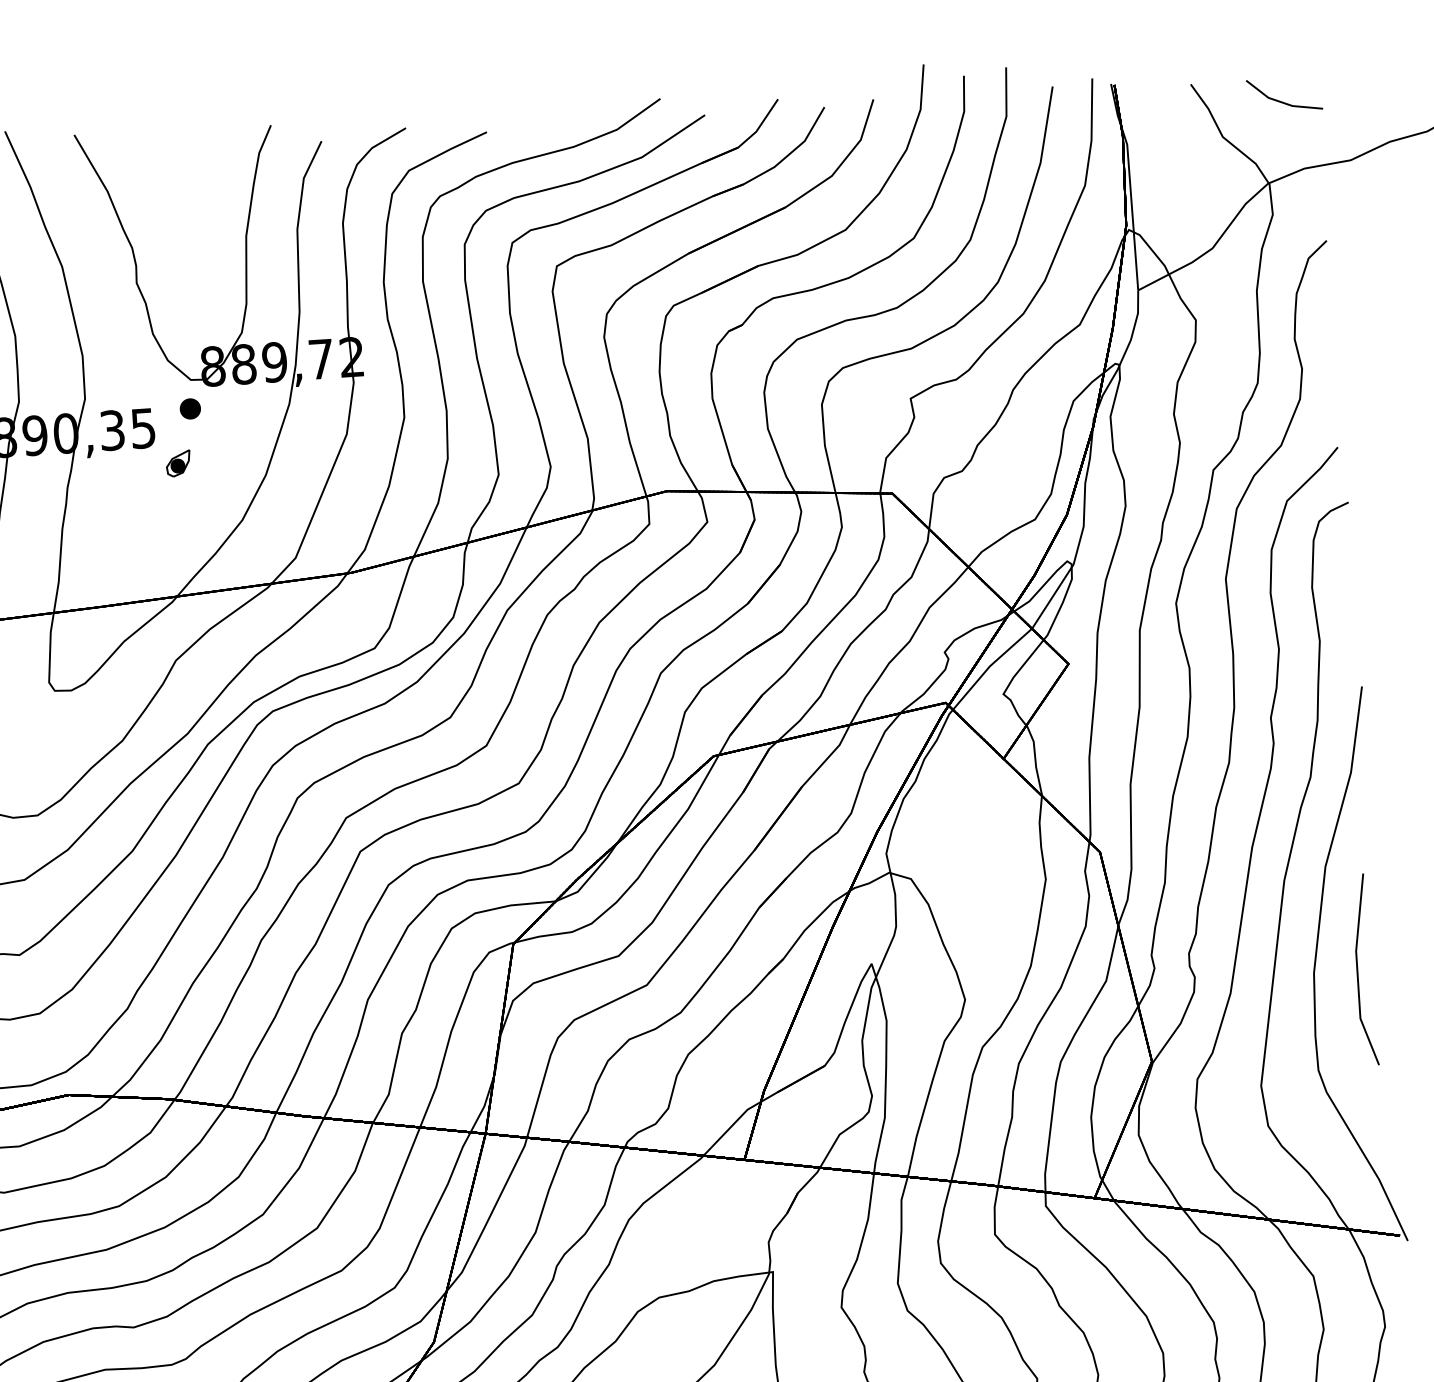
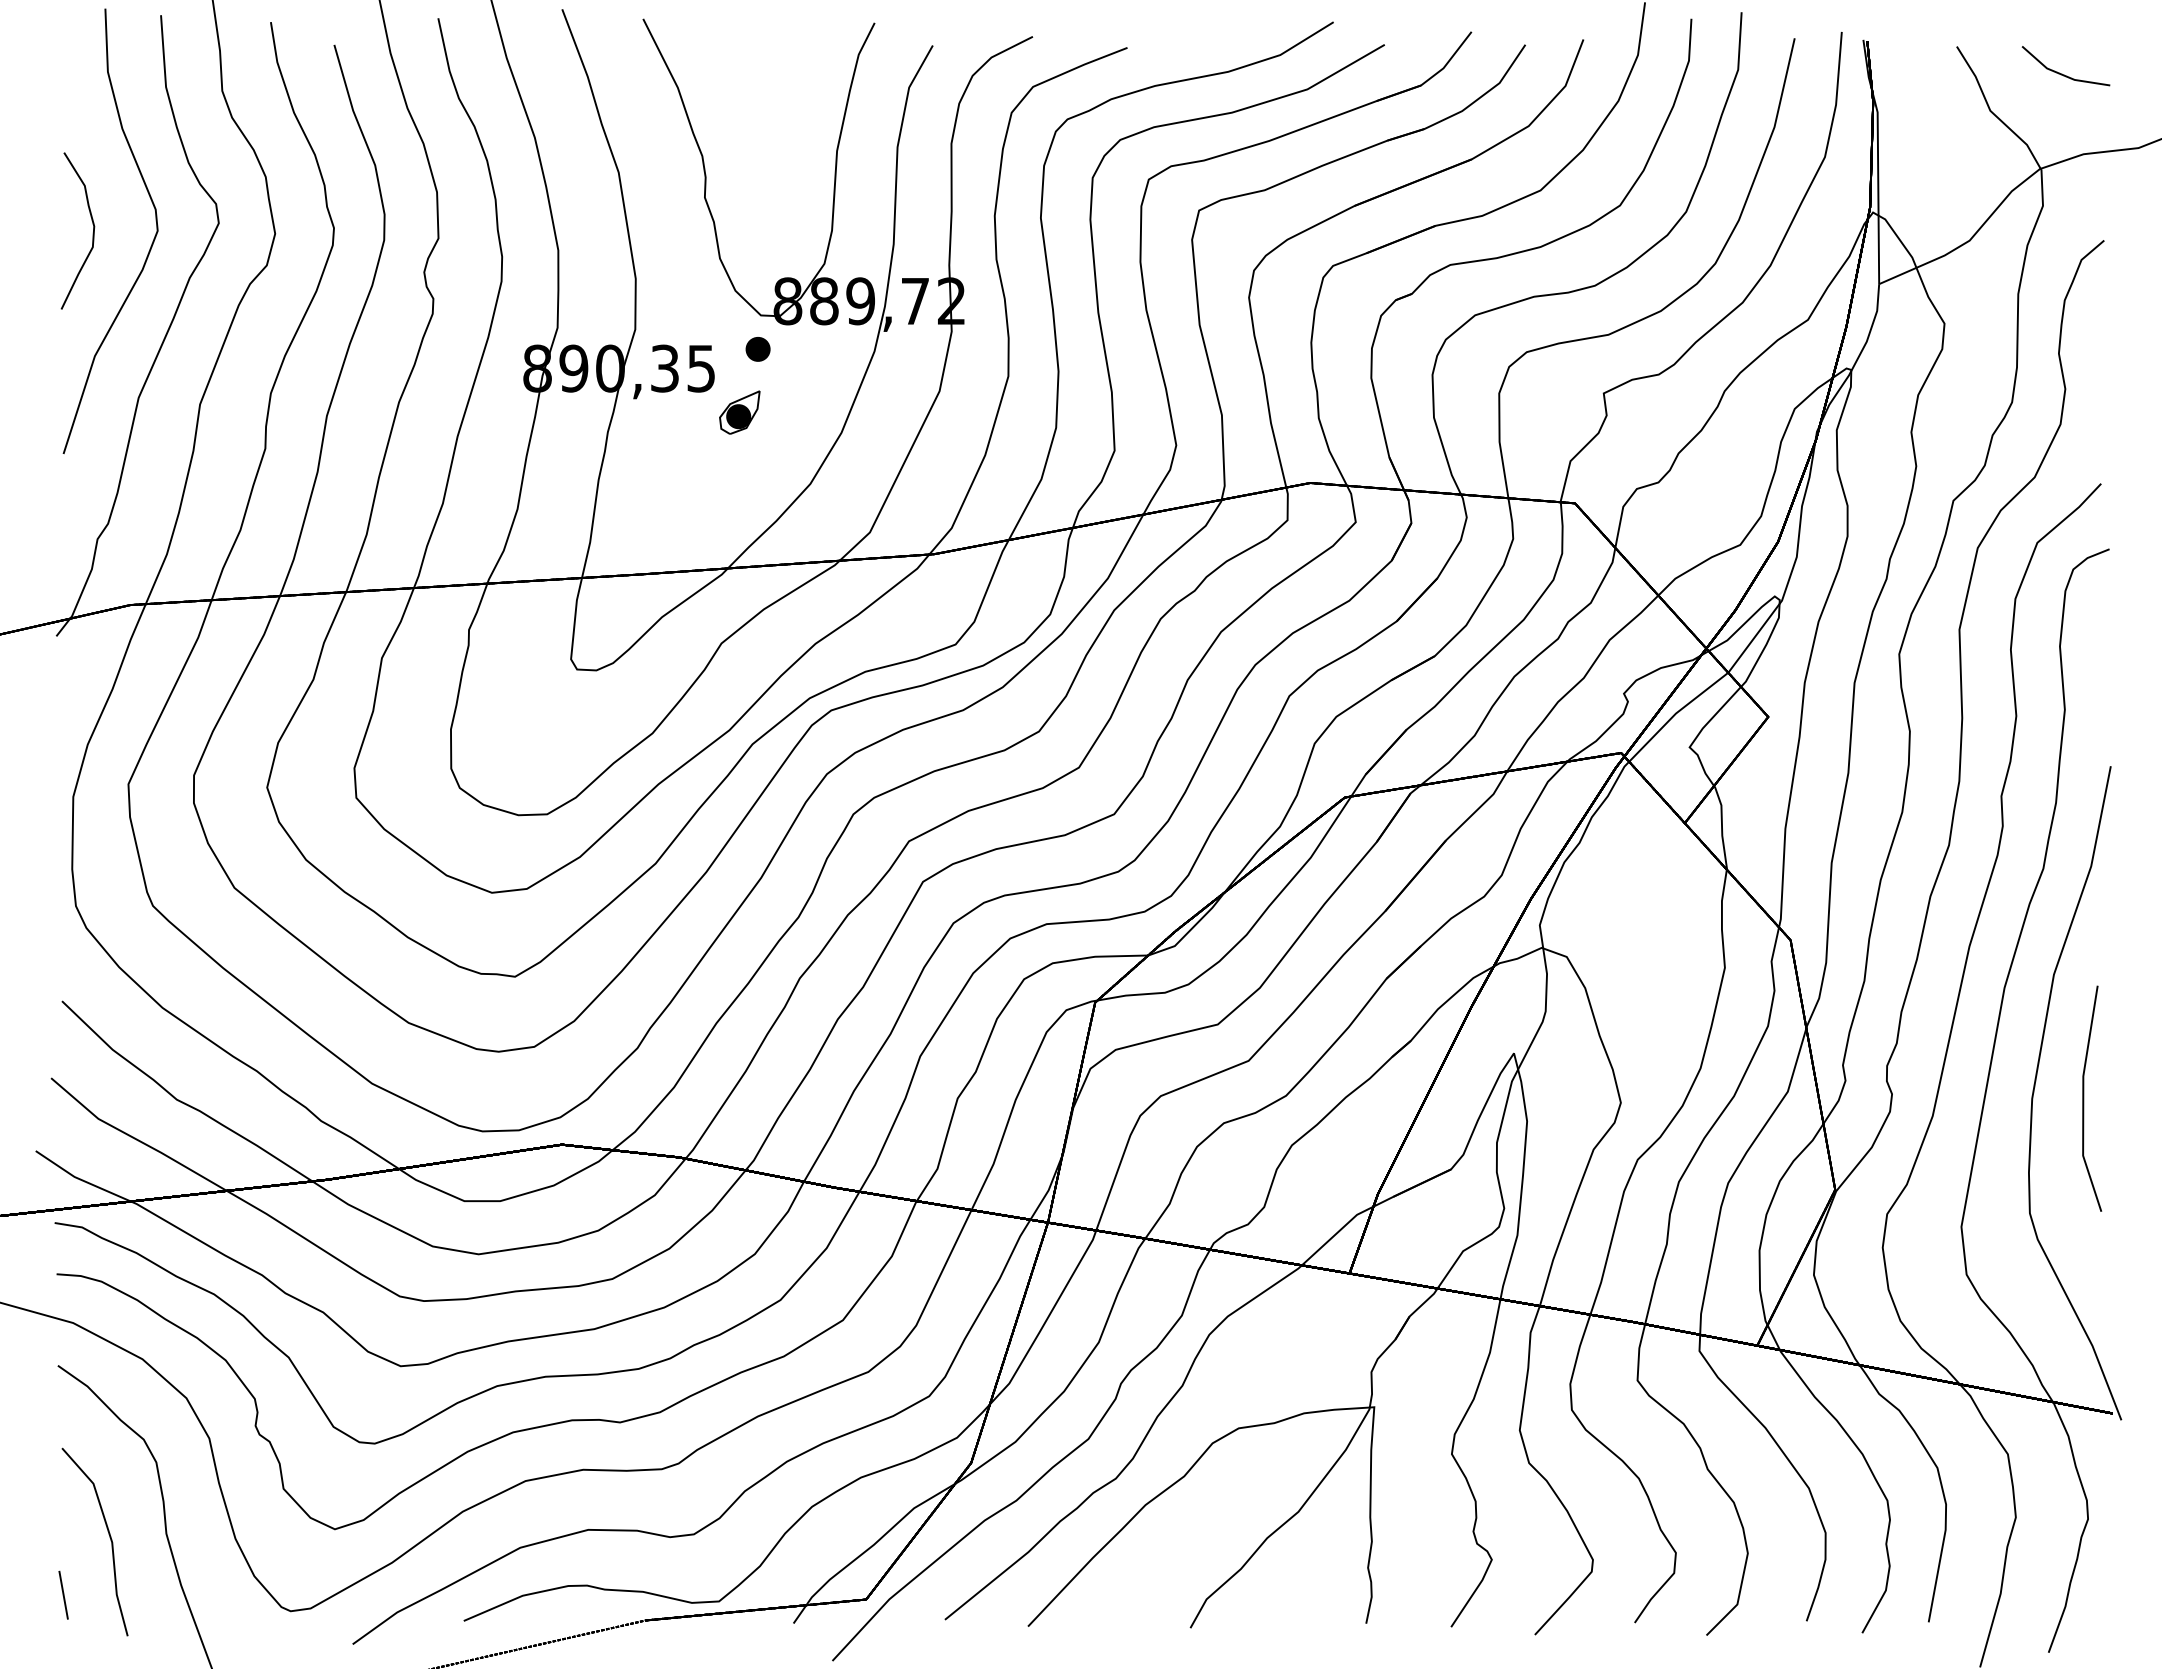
part: (178, 463) -> (739, 412), size x1.43

